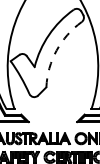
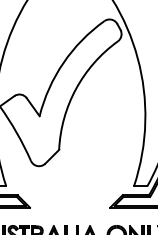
arc: (56, 50) -> (75, 88), dashed -> solid

